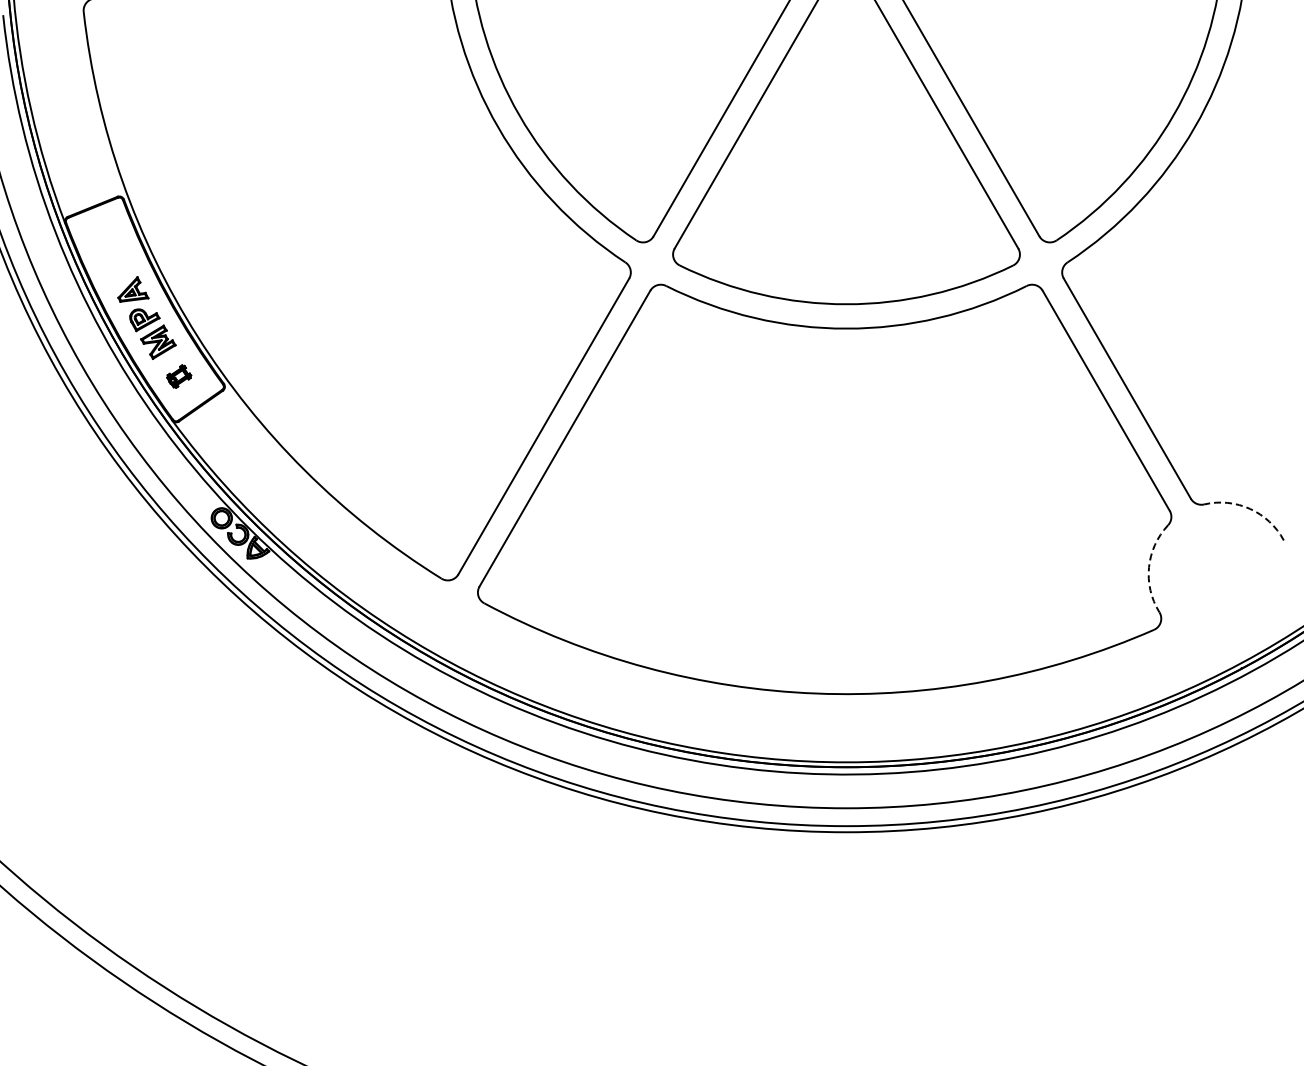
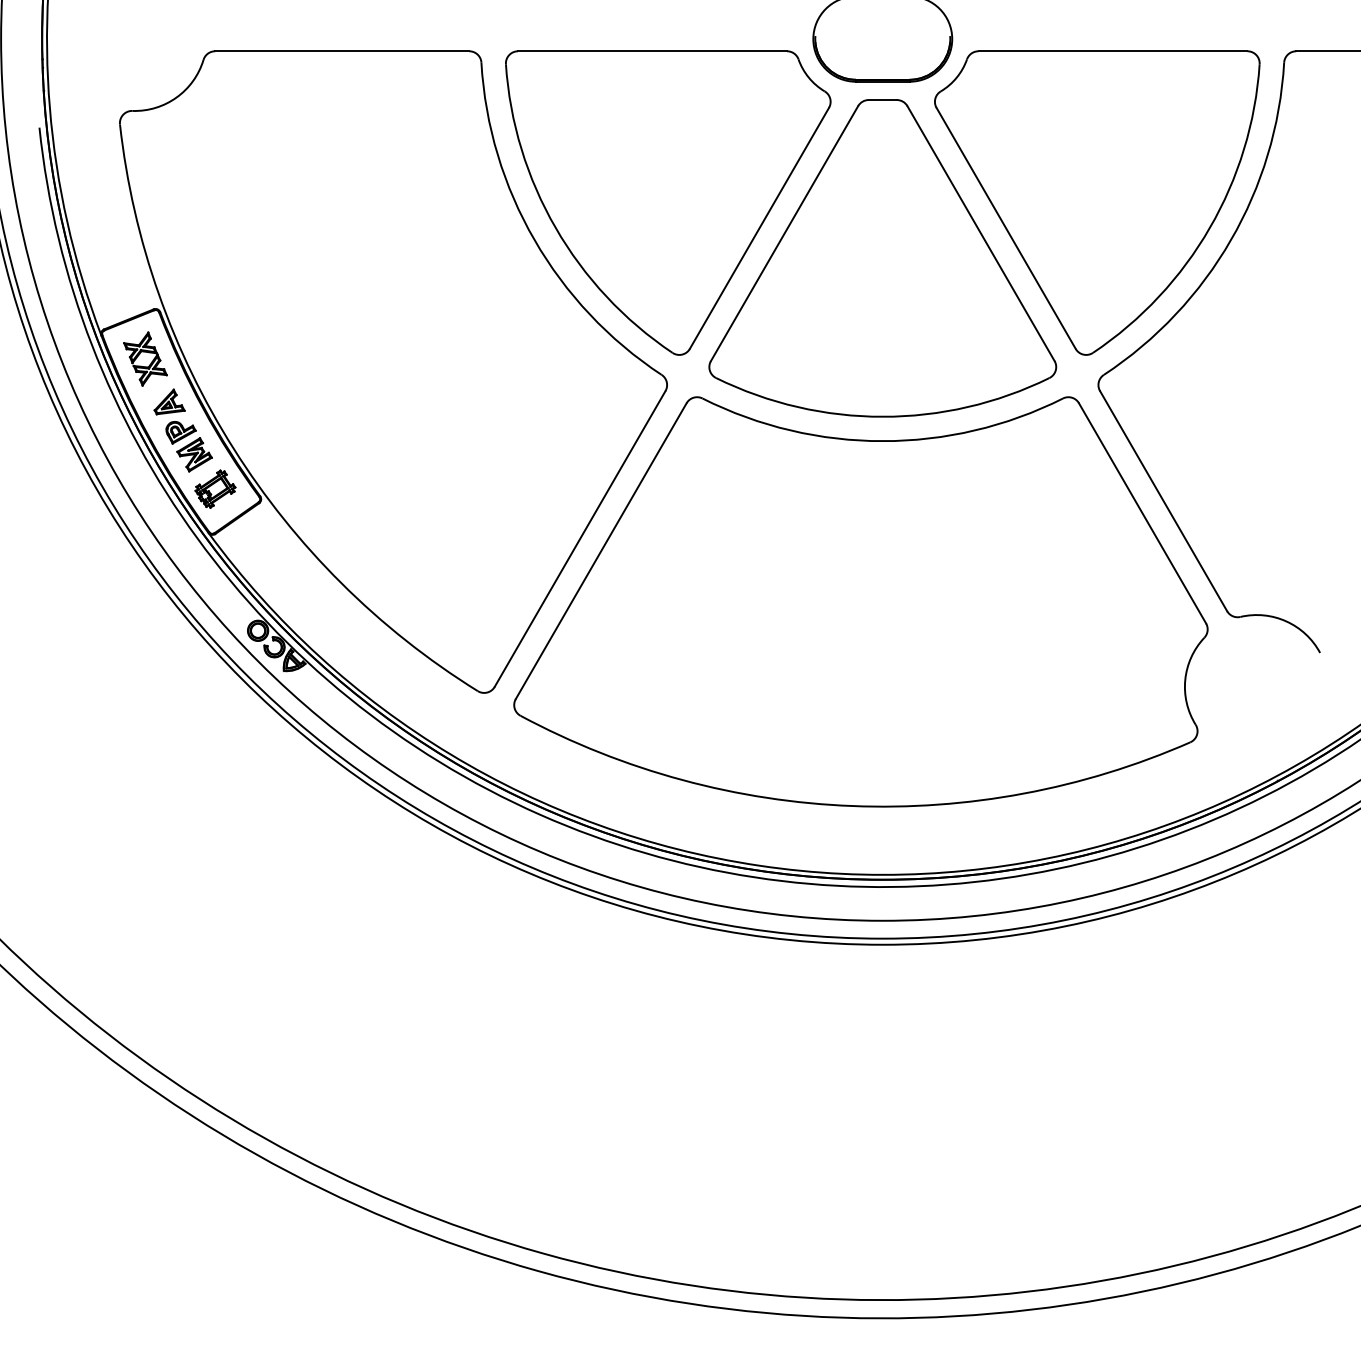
part: (109, 246) -> (145, 358), added
part: (179, 376) -> (215, 488), size x1.67
arc: (1250, 509) -> (1286, 621), dashed -> solid
arc: (1149, 567) -> (1185, 679), dashed -> solid

